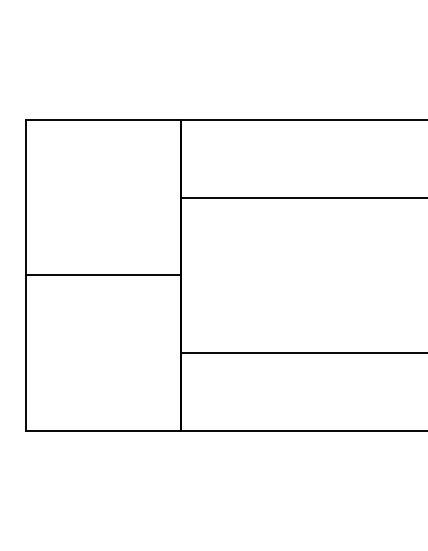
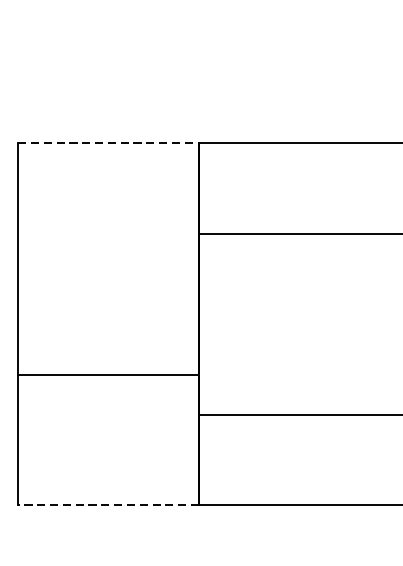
line: (103, 120) -> (108, 143), solid -> dashed
line: (103, 275) -> (108, 375), moved
line: (103, 430) -> (108, 504), solid -> dashed

